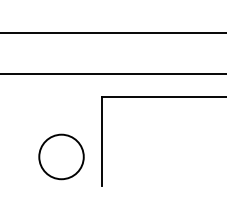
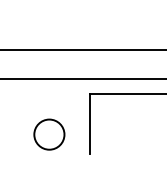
circle: (61, 156) -> (49, 134), moved

